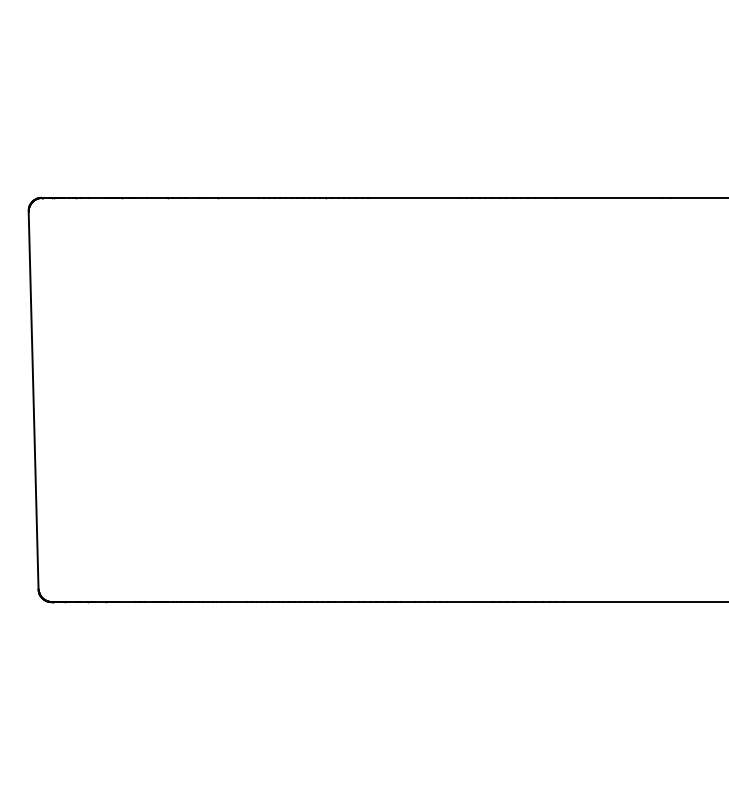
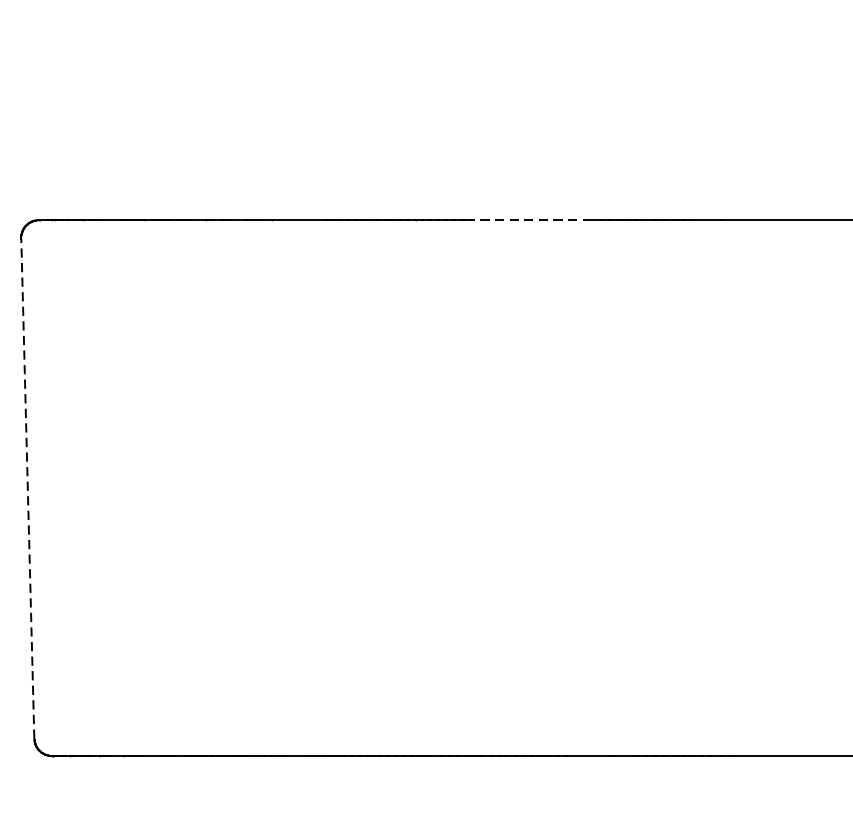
line: (413, 197) -> (531, 219), solid -> dashed
line: (33, 400) -> (27, 488), solid -> dashed

